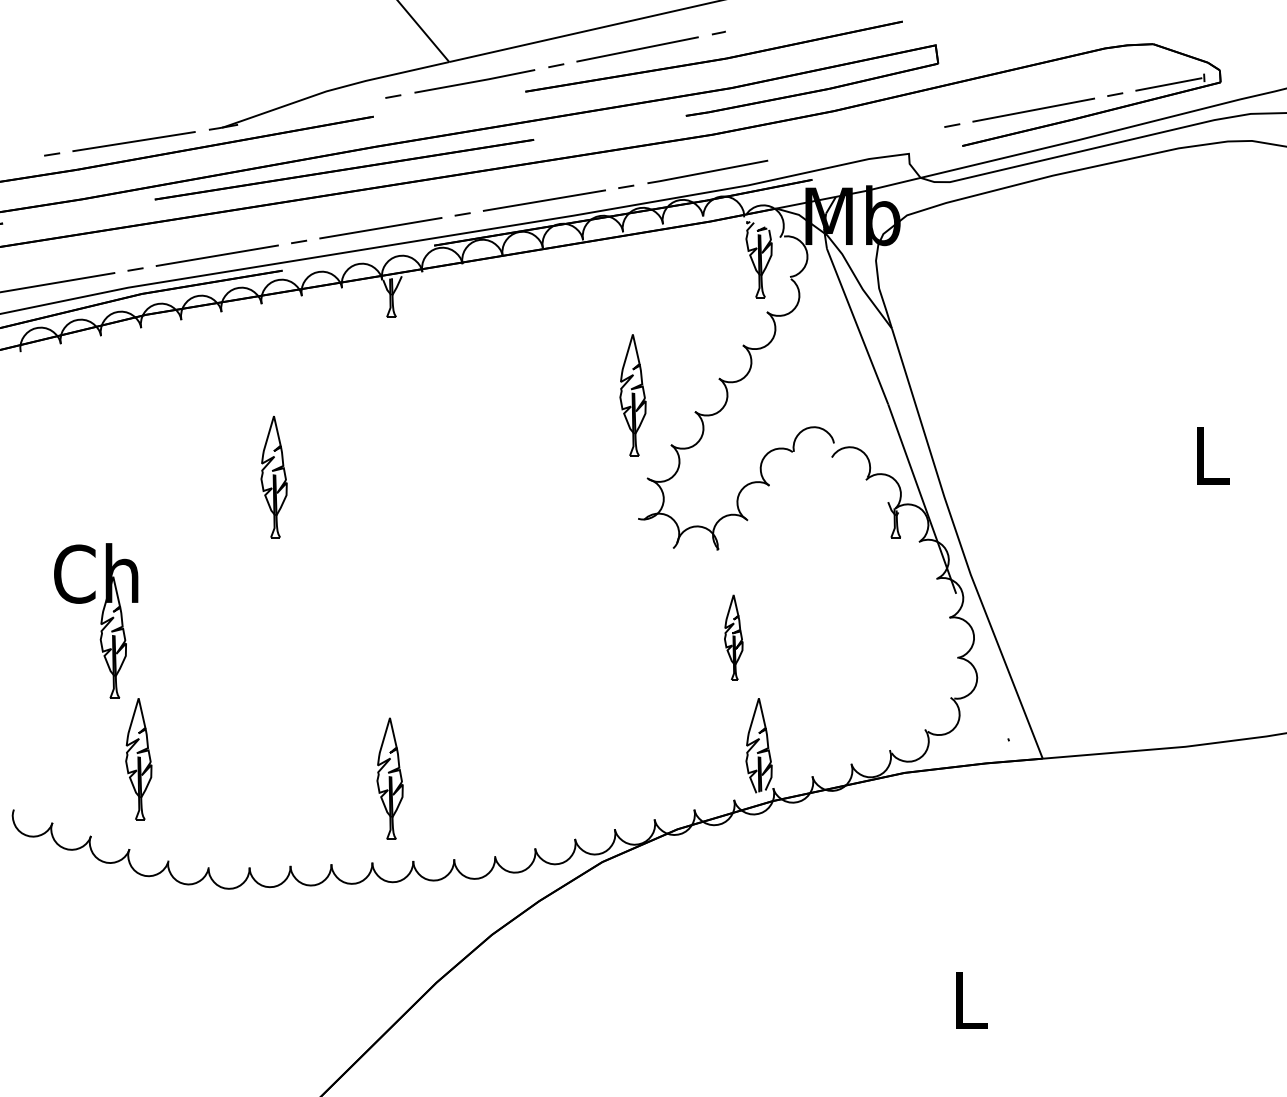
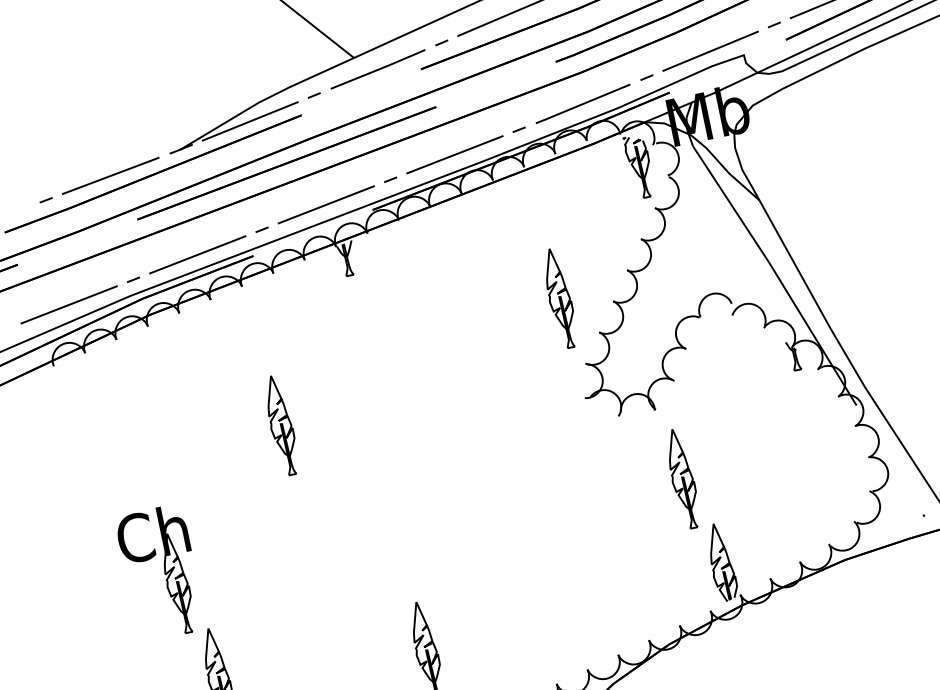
line: (311, 111) -> (250, 121), added
line: (870, 140) -> (710, 50), added
line: (789, 156) -> (647, 77), added
part: (733, 637) -> (682, 478), size x1.43

